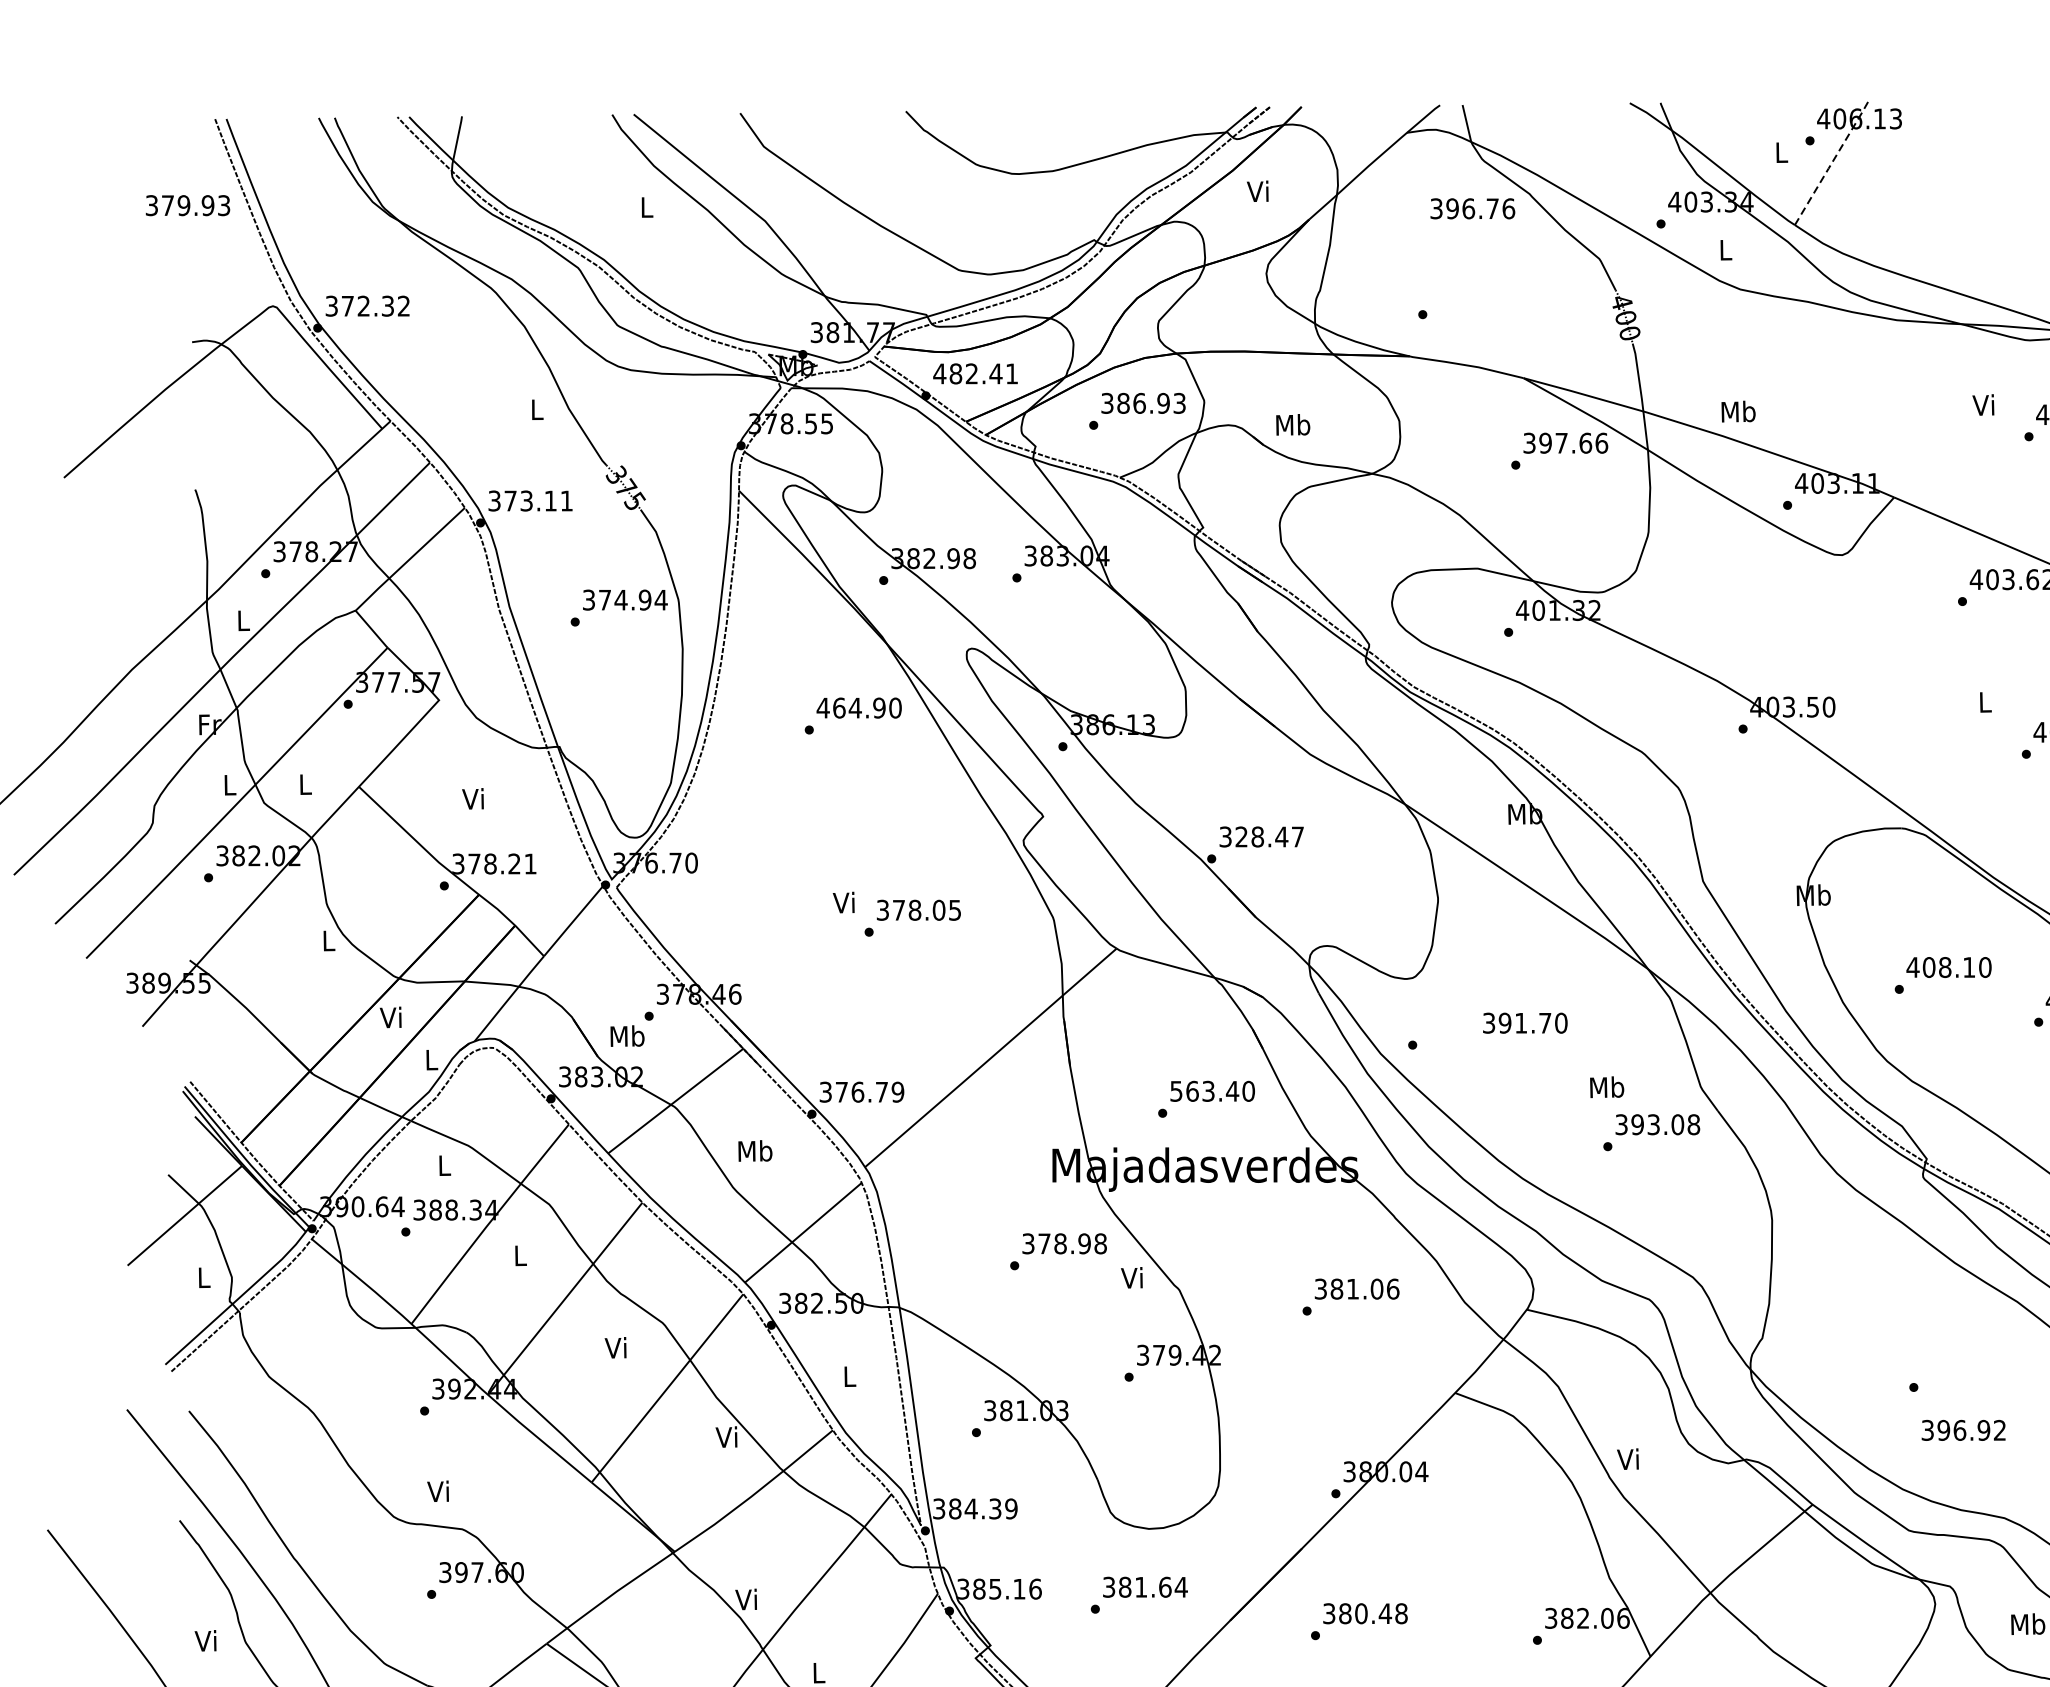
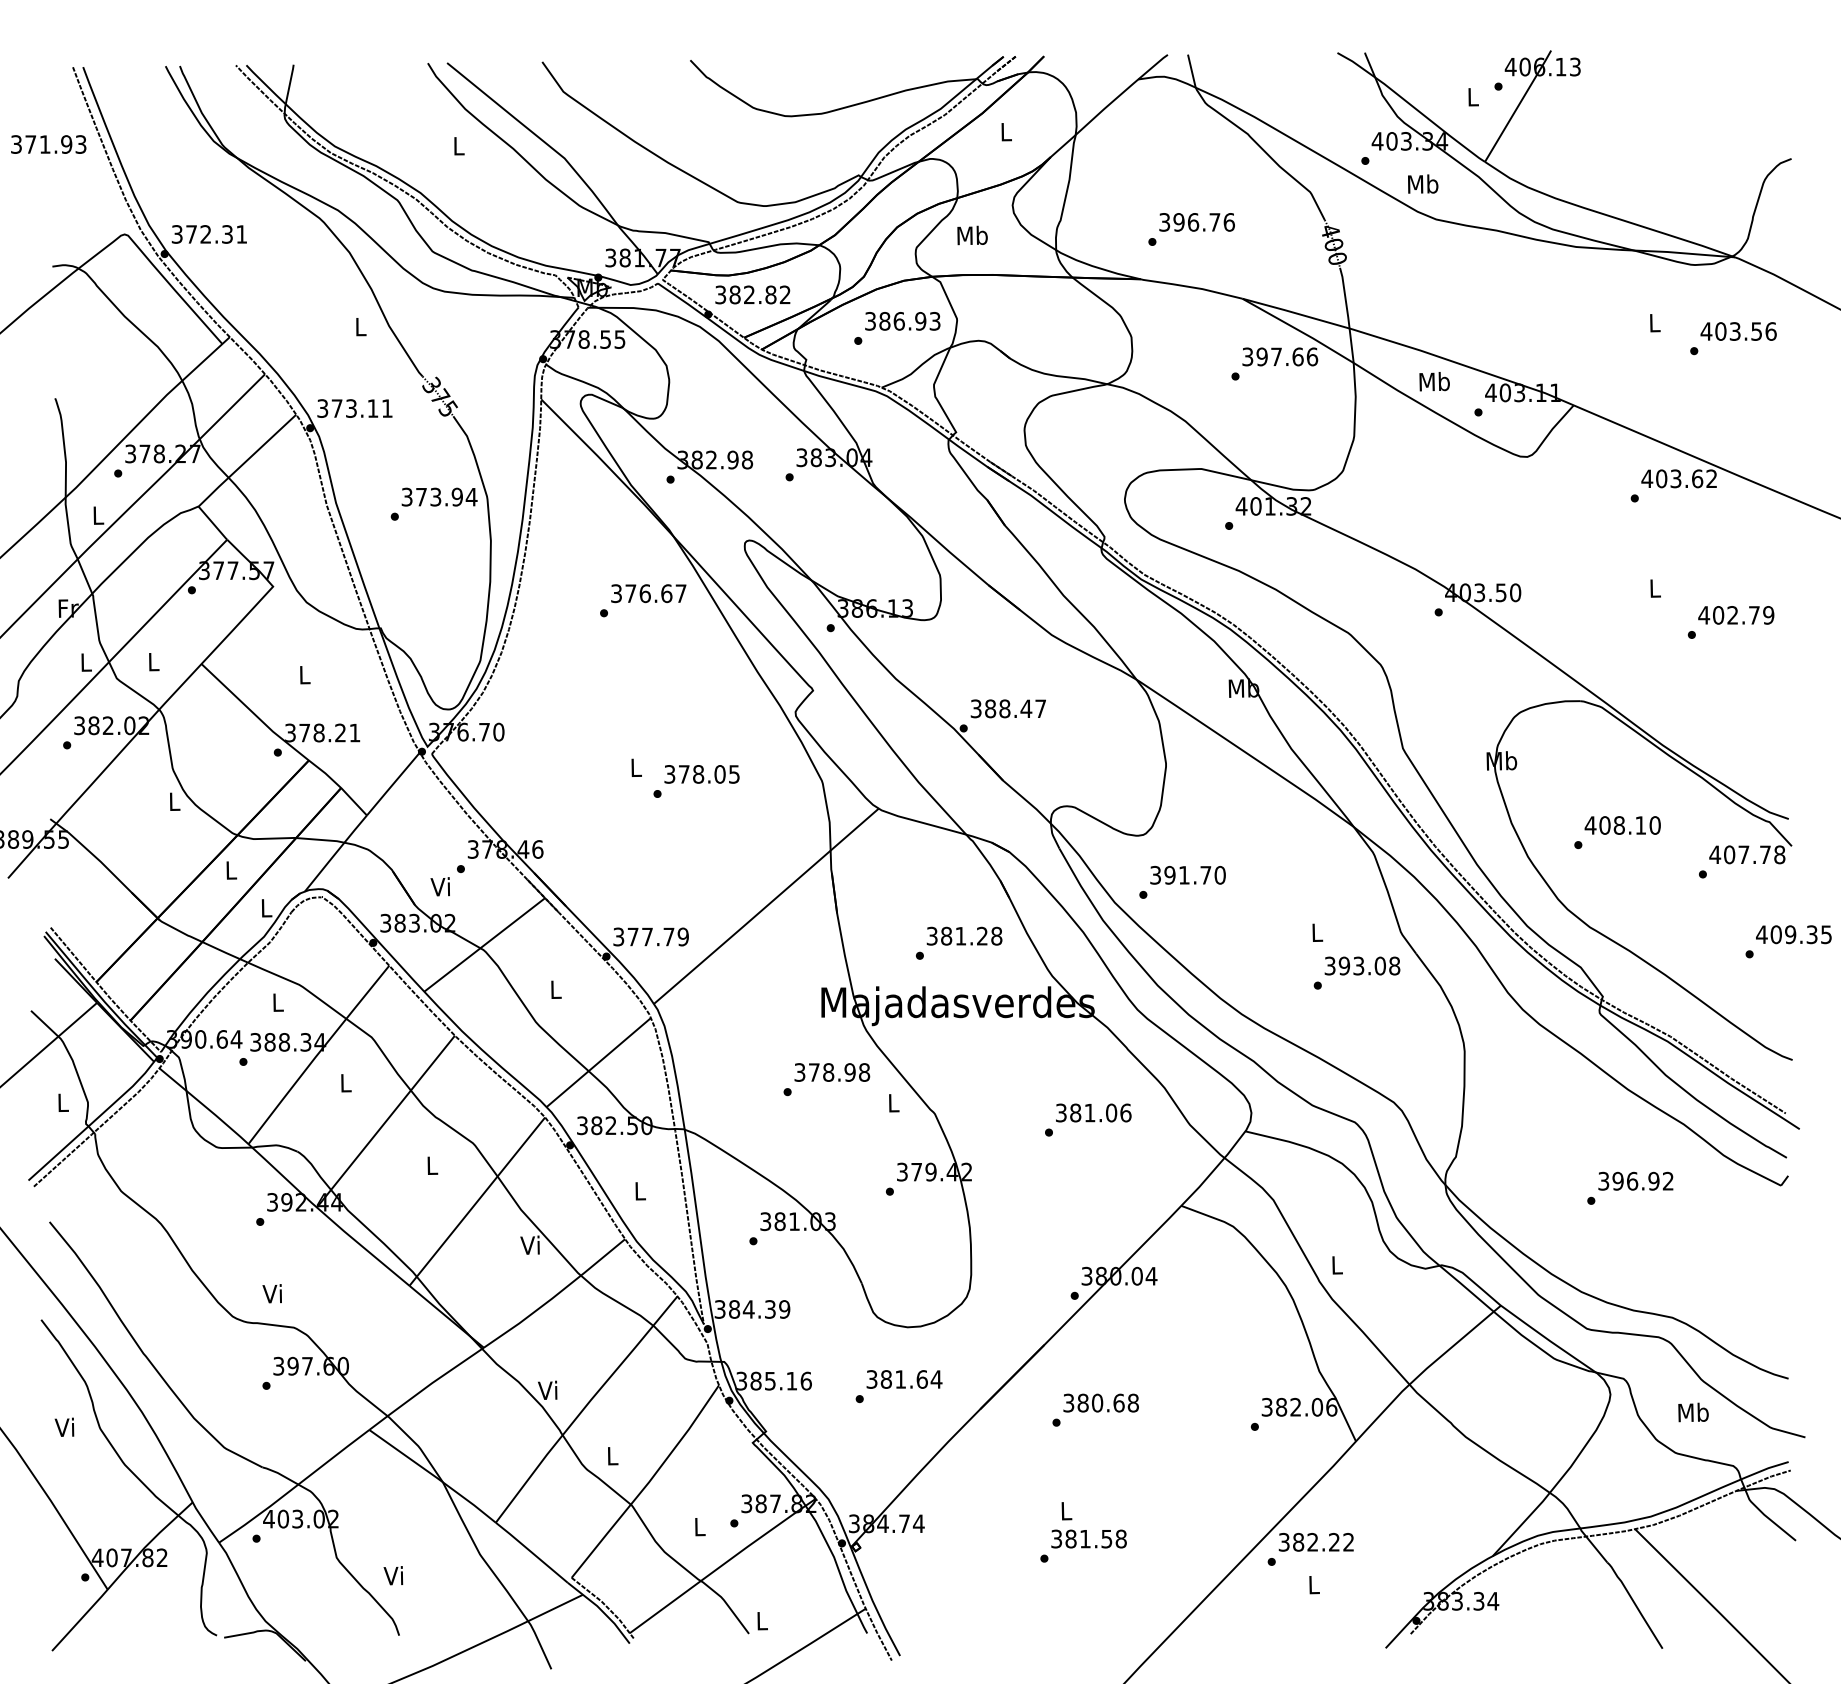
line: (1832, 161) -> (1518, 105), dashed -> solid
text: (1257, 191) -> (1004, 131), Vi -> L
text: (183, 205) -> (44, 144), 379.93 -> 371.93
text: (1472, 208) -> (1196, 222), moved
text: (1726, 249) -> (1423, 183), L -> Mb
text: (403, 306) -> (241, 234), 372.32 -> 372.31
text: (975, 373) -> (752, 294), 482.41 -> 382.82
text: (1983, 404) -> (1653, 322), Vi -> L
text: (1738, 411) -> (1434, 381), moved
text: (1293, 424) -> (972, 235), moved
text: (620, 599) -> (435, 496), 374.94 -> 373.94
text: (859, 707) -> (648, 593), 464.90 -> 376.67
text: (473, 798) -> (303, 674), Vi -> L
text: (1241, 836) -> (990, 708), 328.47 -> 388.47
text: (843, 901) -> (634, 766), Vi -> L
text: (390, 1016) -> (229, 869), Vi -> L
text: (1524, 1023) -> (1187, 875), moved
text: (627, 1035) -> (441, 886), Mb -> Vi
text: (1607, 1087) -> (1317, 932), Mb -> L
text: (1212, 1090) -> (964, 935), 563.40 -> 381.28
text: (857, 1091) -> (647, 936), 376.79 -> 377.79
text: (754, 1150) -> (555, 989), Mb -> L
text: (1132, 1277) -> (892, 1102), Vi -> L
text: (615, 1346) -> (430, 1164), Vi -> L
text: (1963, 1429) -> (1635, 1180), moved
text: (1627, 1458) -> (1335, 1264), Vi -> L
text: (1384, 1613) -> (1118, 1402), 380.48 -> 380.68

